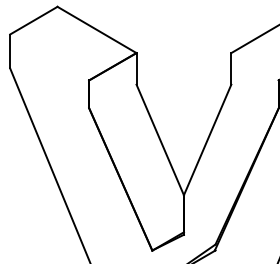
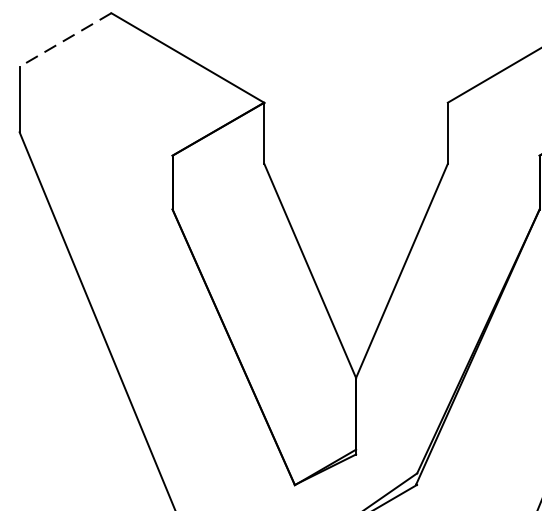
line: (33, 20) -> (64, 39), solid -> dashed

